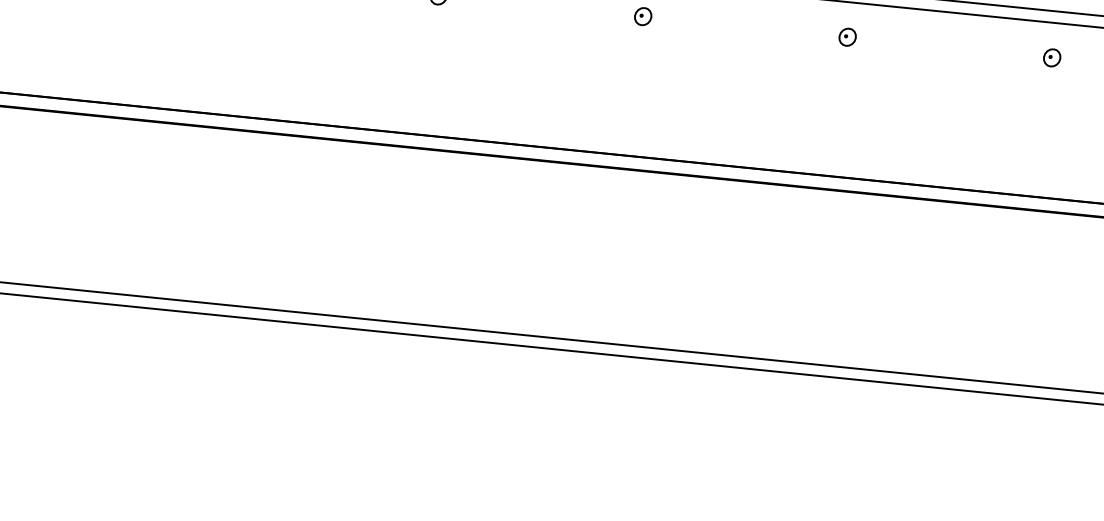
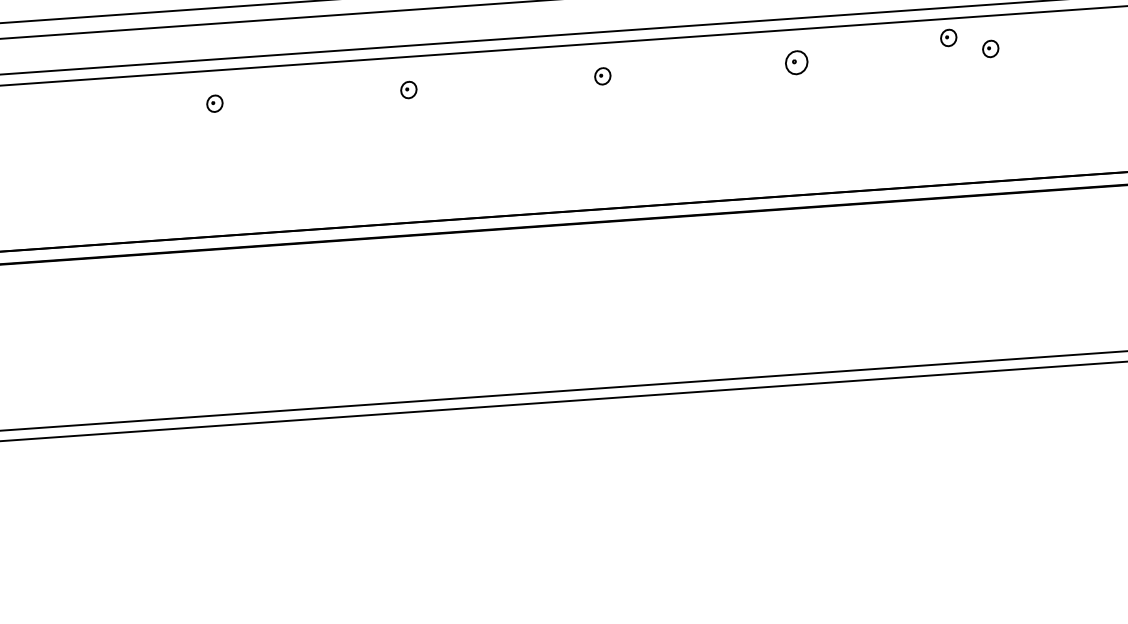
part: (847, 37) -> (796, 62), size x1.4
part: (1010, 38) -> (948, 37), added

